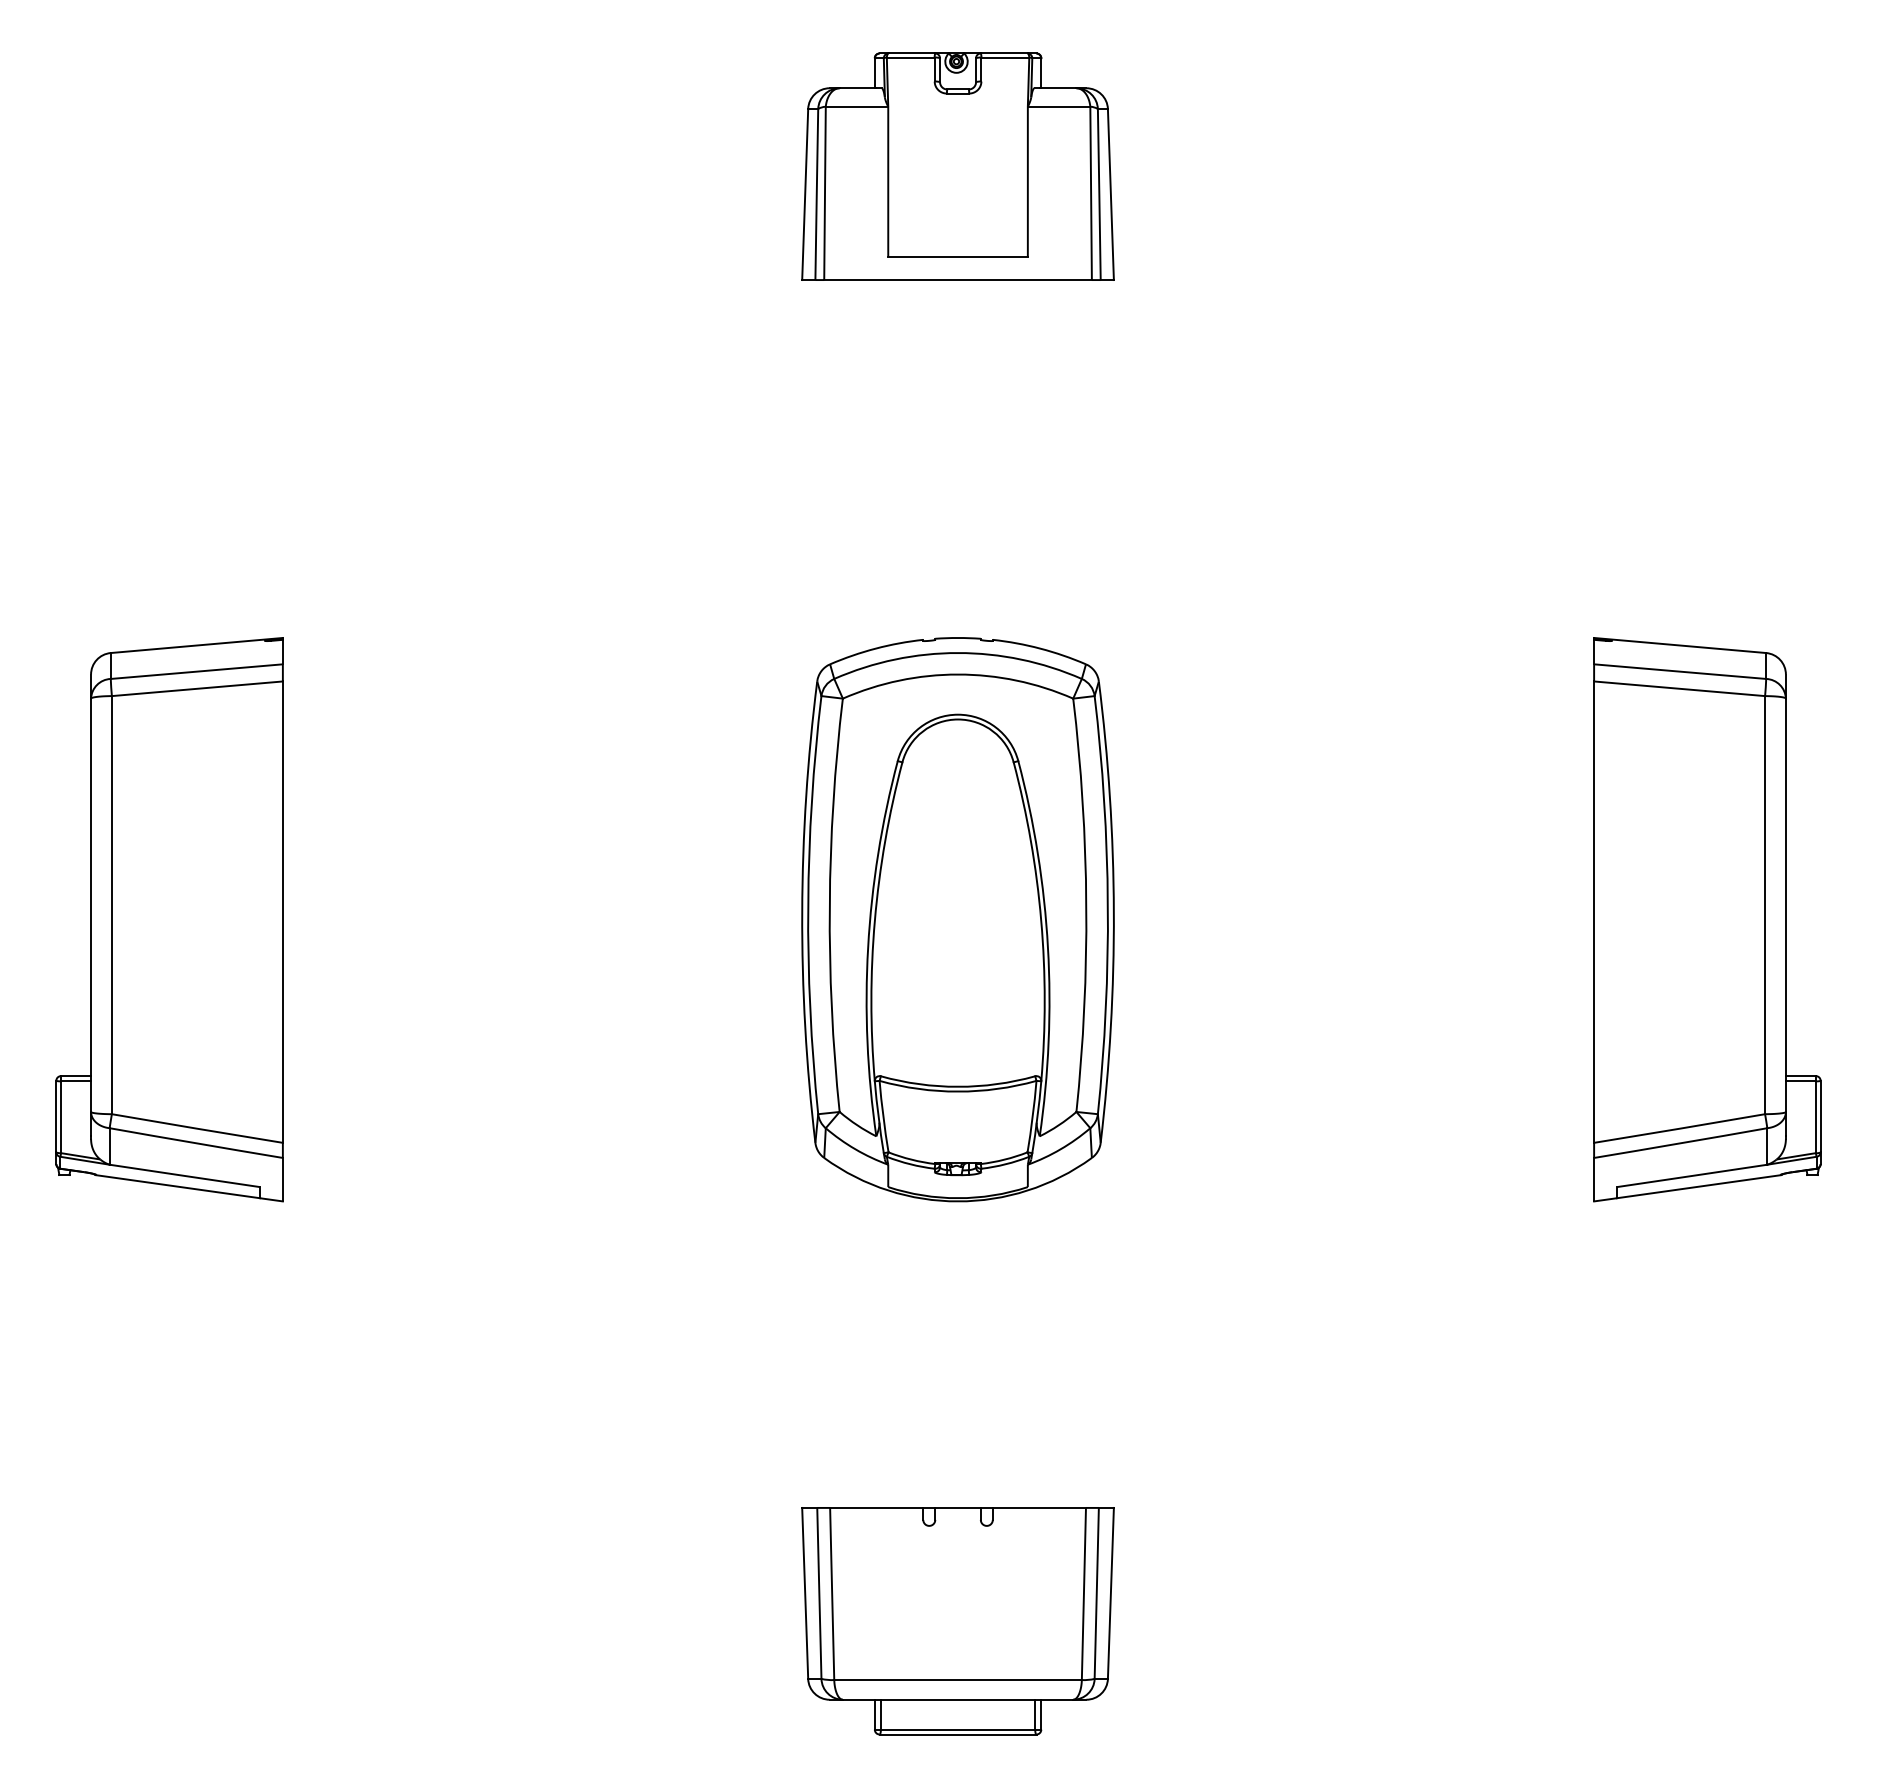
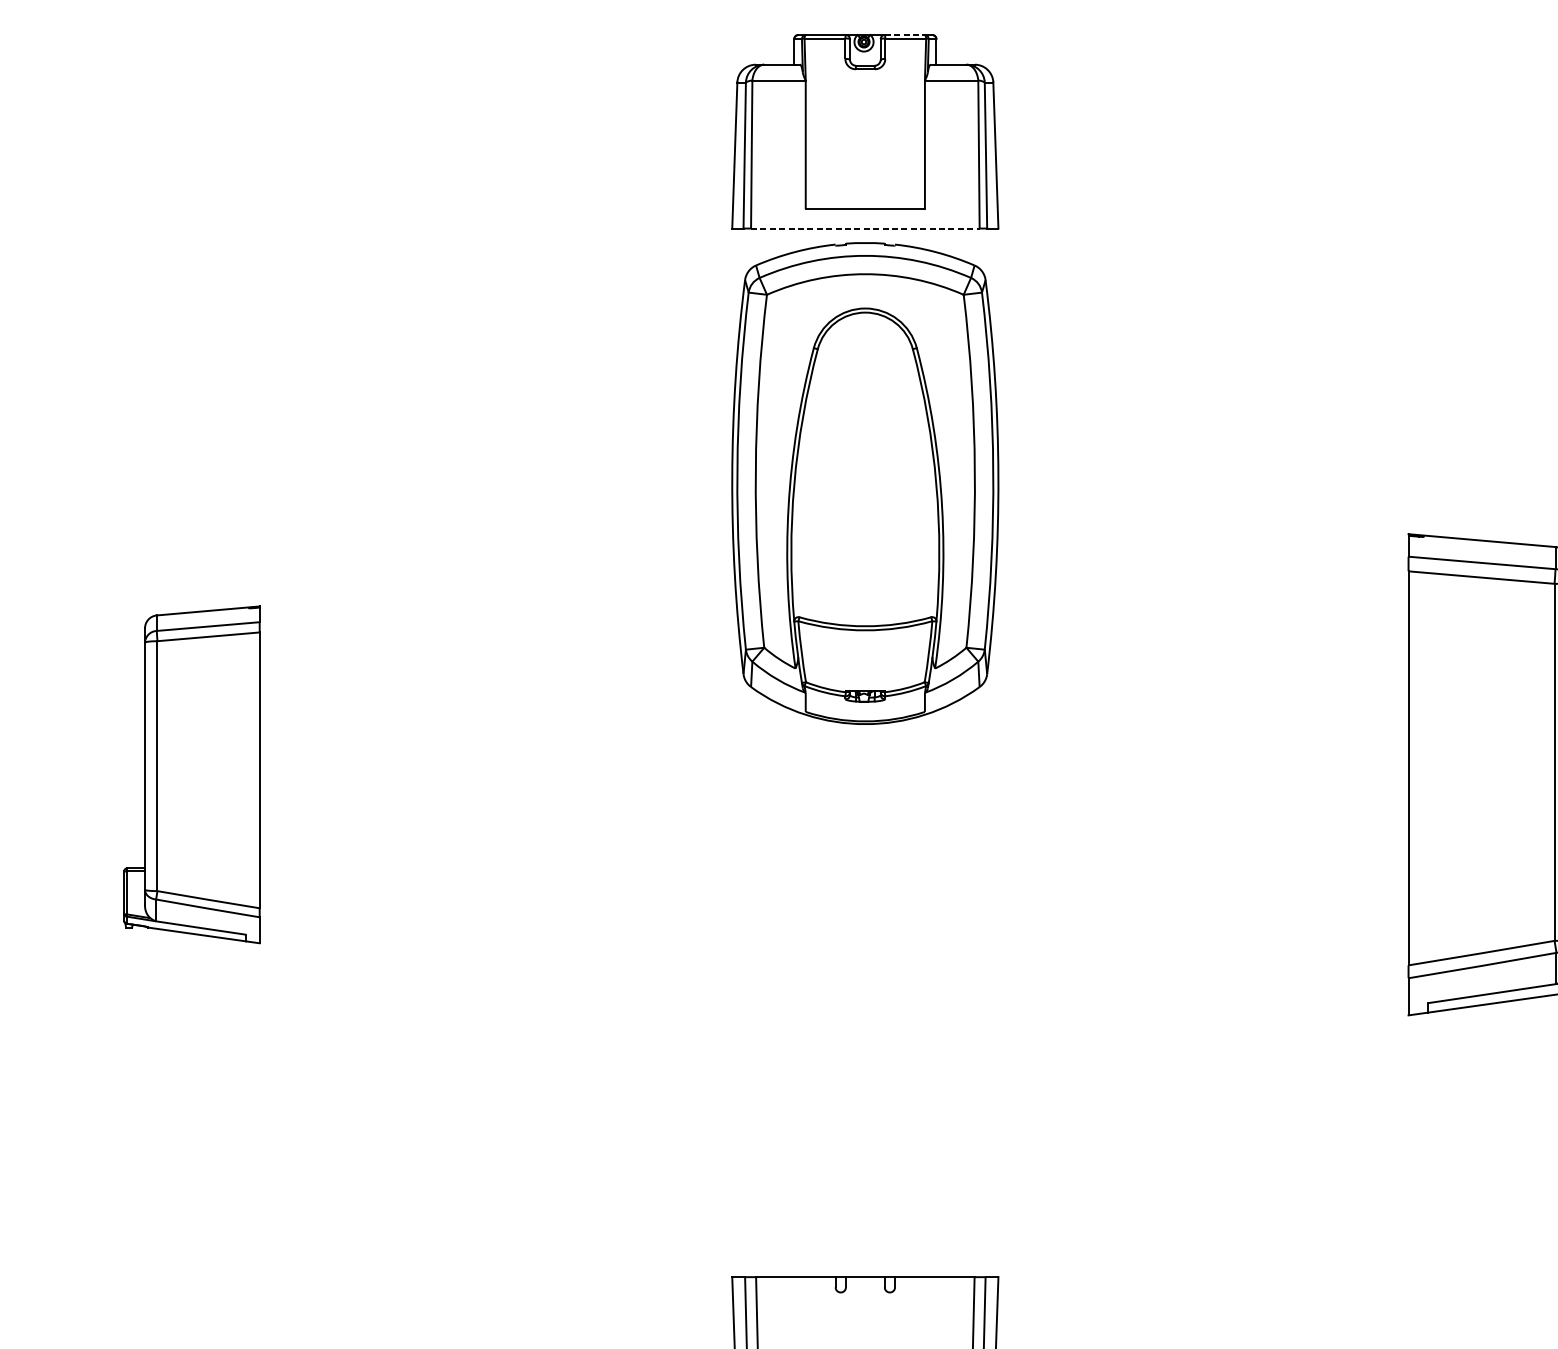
line: (1004, 53) -> (905, 35), solid -> dashed
line: (958, 280) -> (865, 228), solid -> dashed
part: (169, 919) -> (191, 774), size x0.7
part: (957, 919) -> (864, 483), moved

